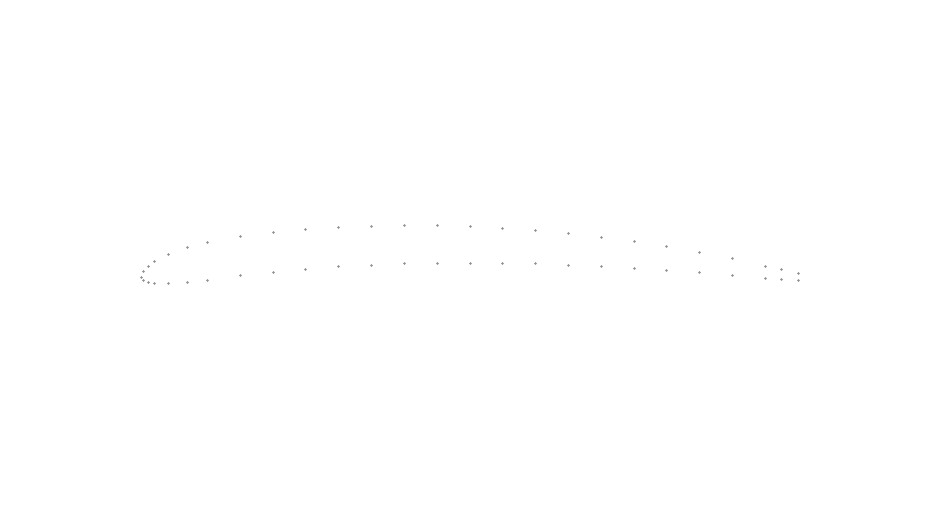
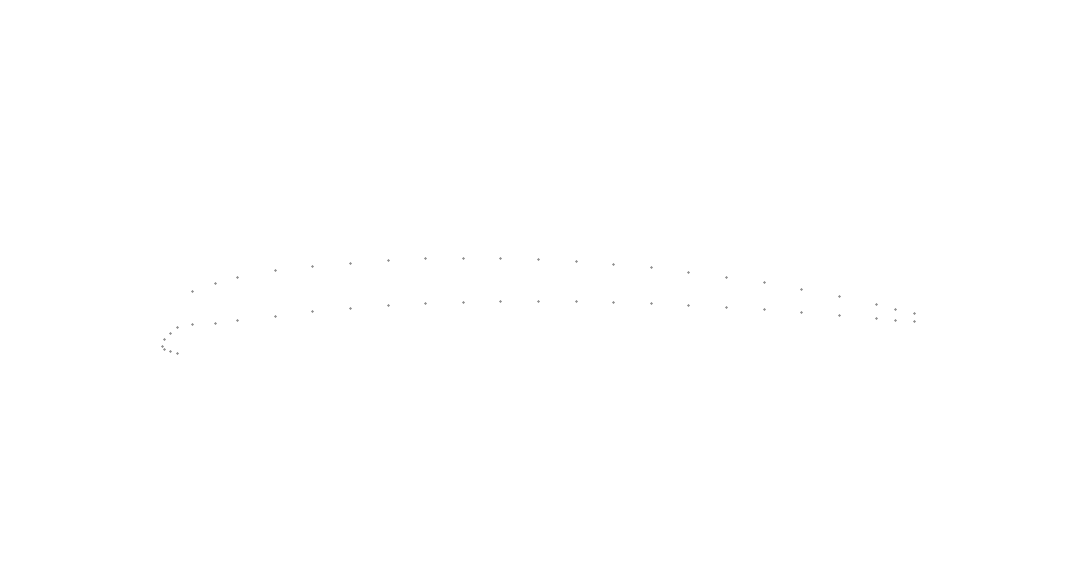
part: (147, 272) -> (169, 340), moved

